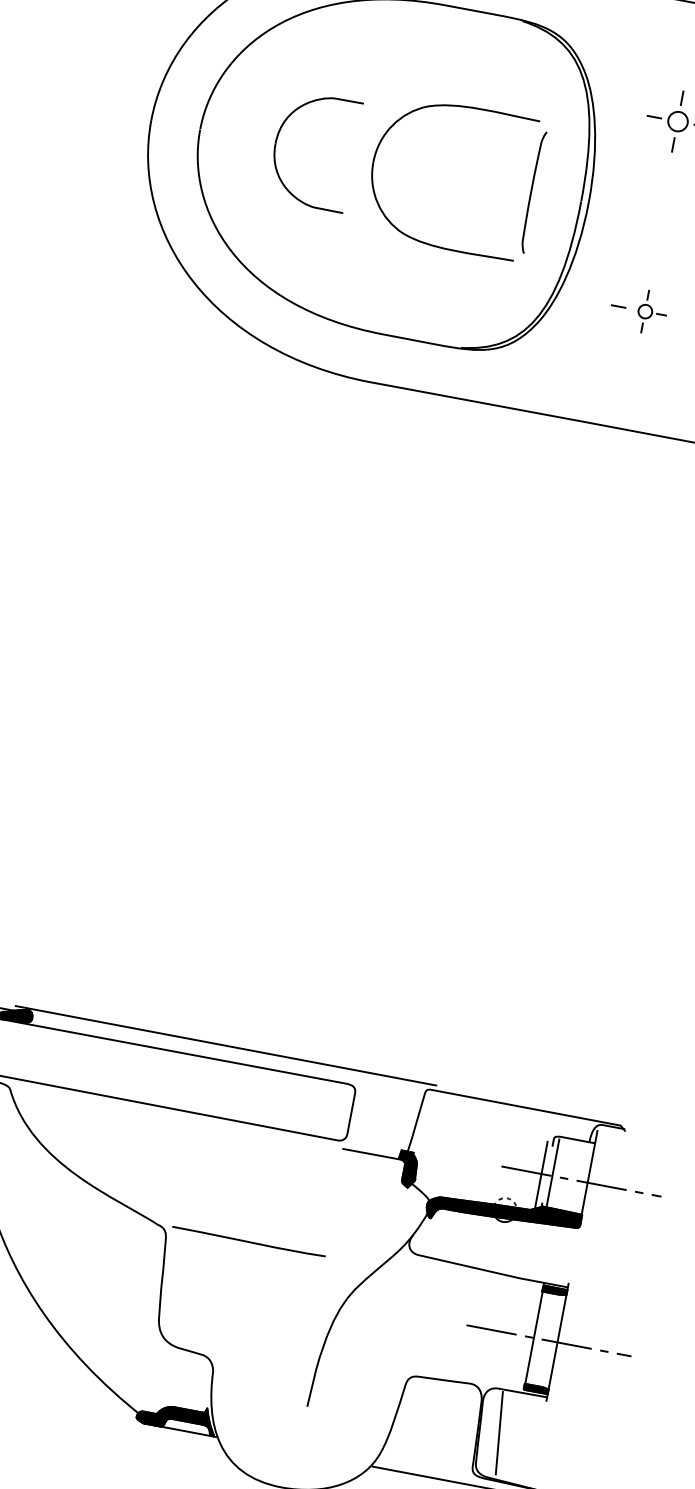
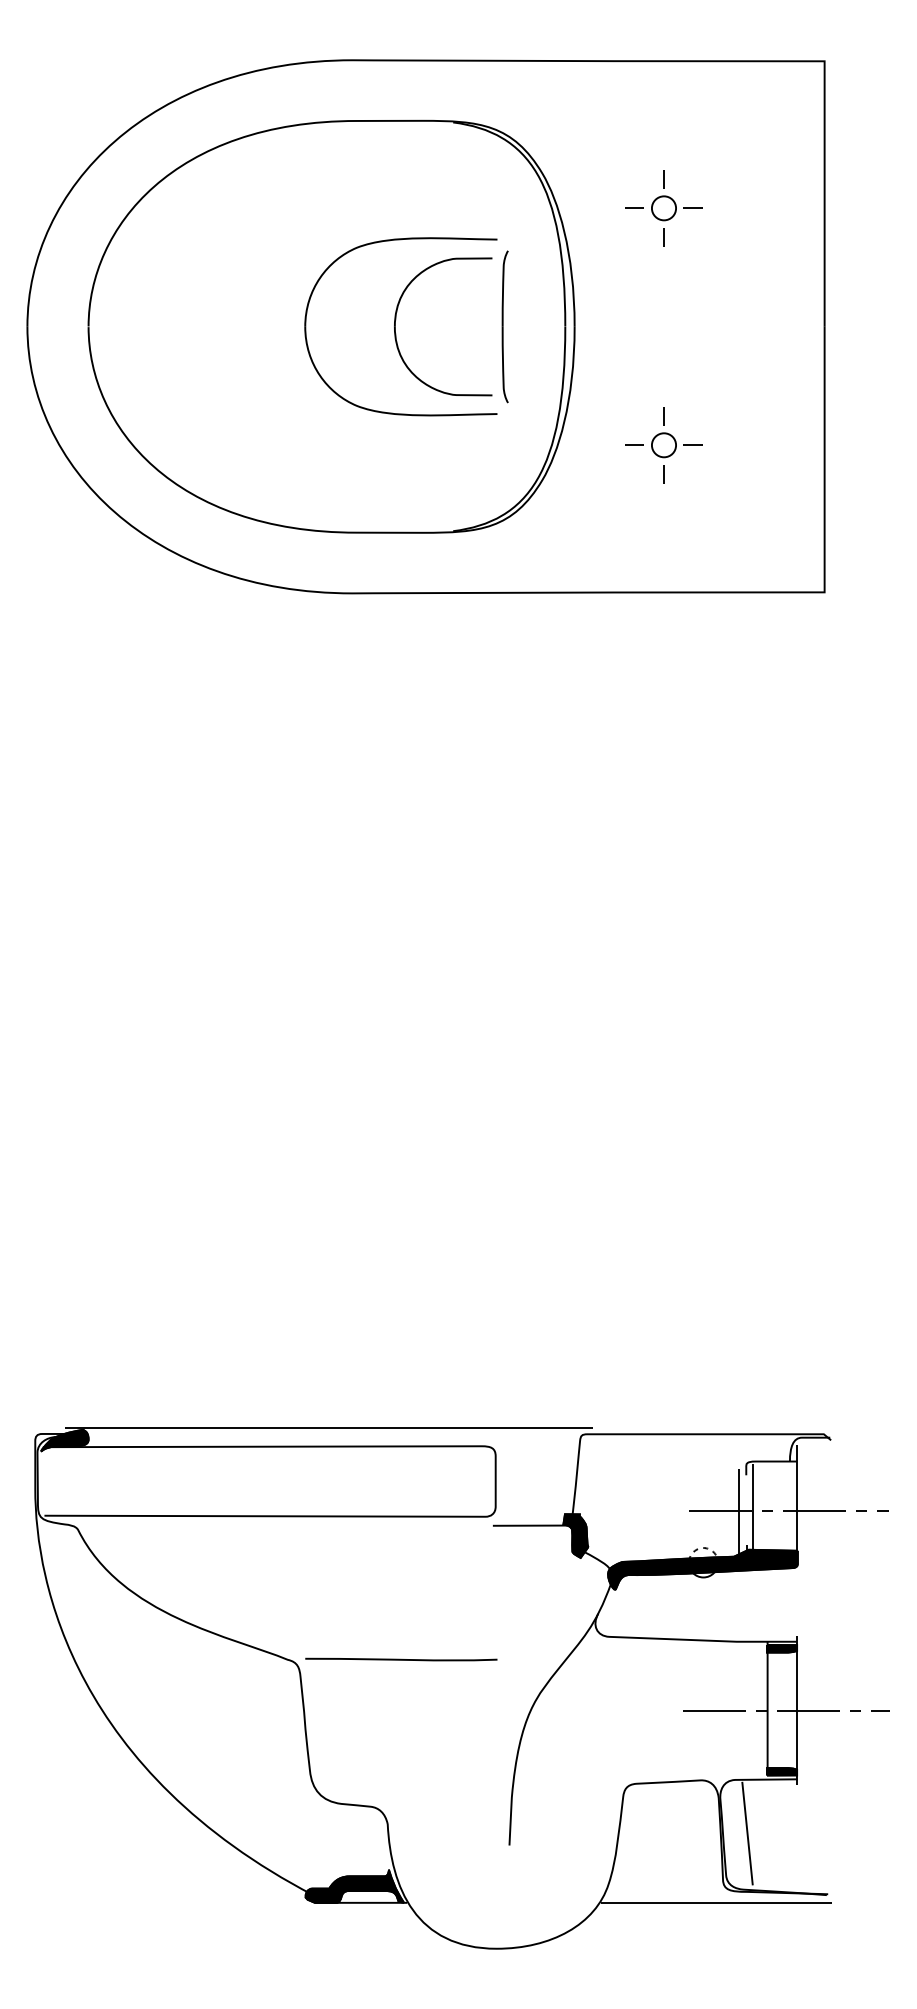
part: (278, 138) -> (396, 319), moved
part: (652, 313) -> (676, 445), size x1.43

